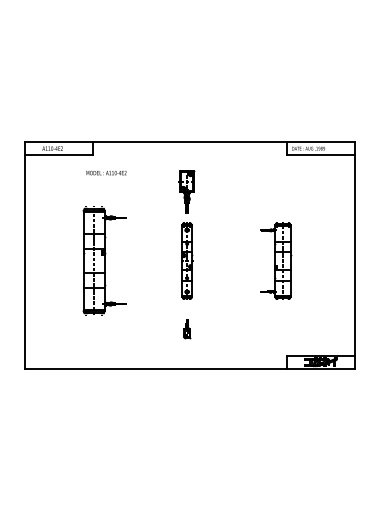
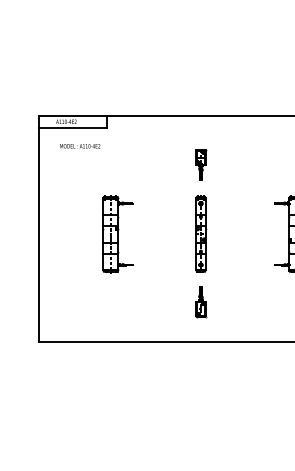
text: (106, 172) -> (80, 145), moved
part: (187, 191) -> (201, 164), size x0.71
part: (103, 261) -> (117, 234), size x0.71
part: (187, 328) -> (201, 301), size x1.67

